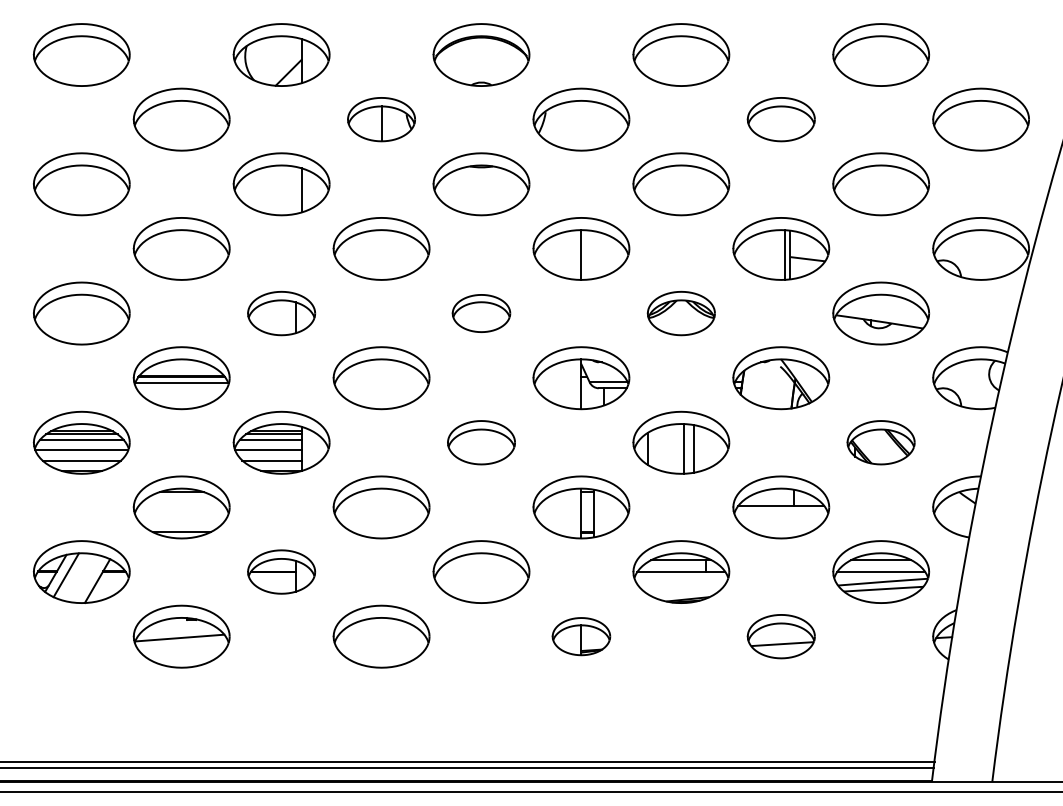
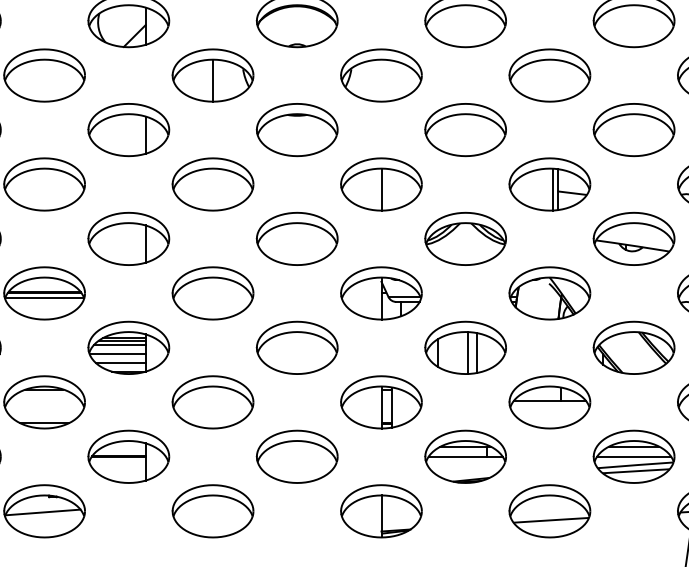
part: (381, 119) -> (212, 75), size x1.43
part: (781, 119) -> (550, 75), size x1.43
part: (281, 313) -> (128, 238), size x1.43
part: (481, 313) -> (297, 238), size x1.67
part: (681, 313) -> (465, 238), size x1.43
part: (481, 442) -> (297, 347), size x1.43
part: (880, 442) -> (633, 347), size x1.43
part: (281, 571) -> (128, 456), size x1.43
part: (581, 636) -> (381, 511), size x1.67
part: (781, 636) -> (550, 511), size x1.43

